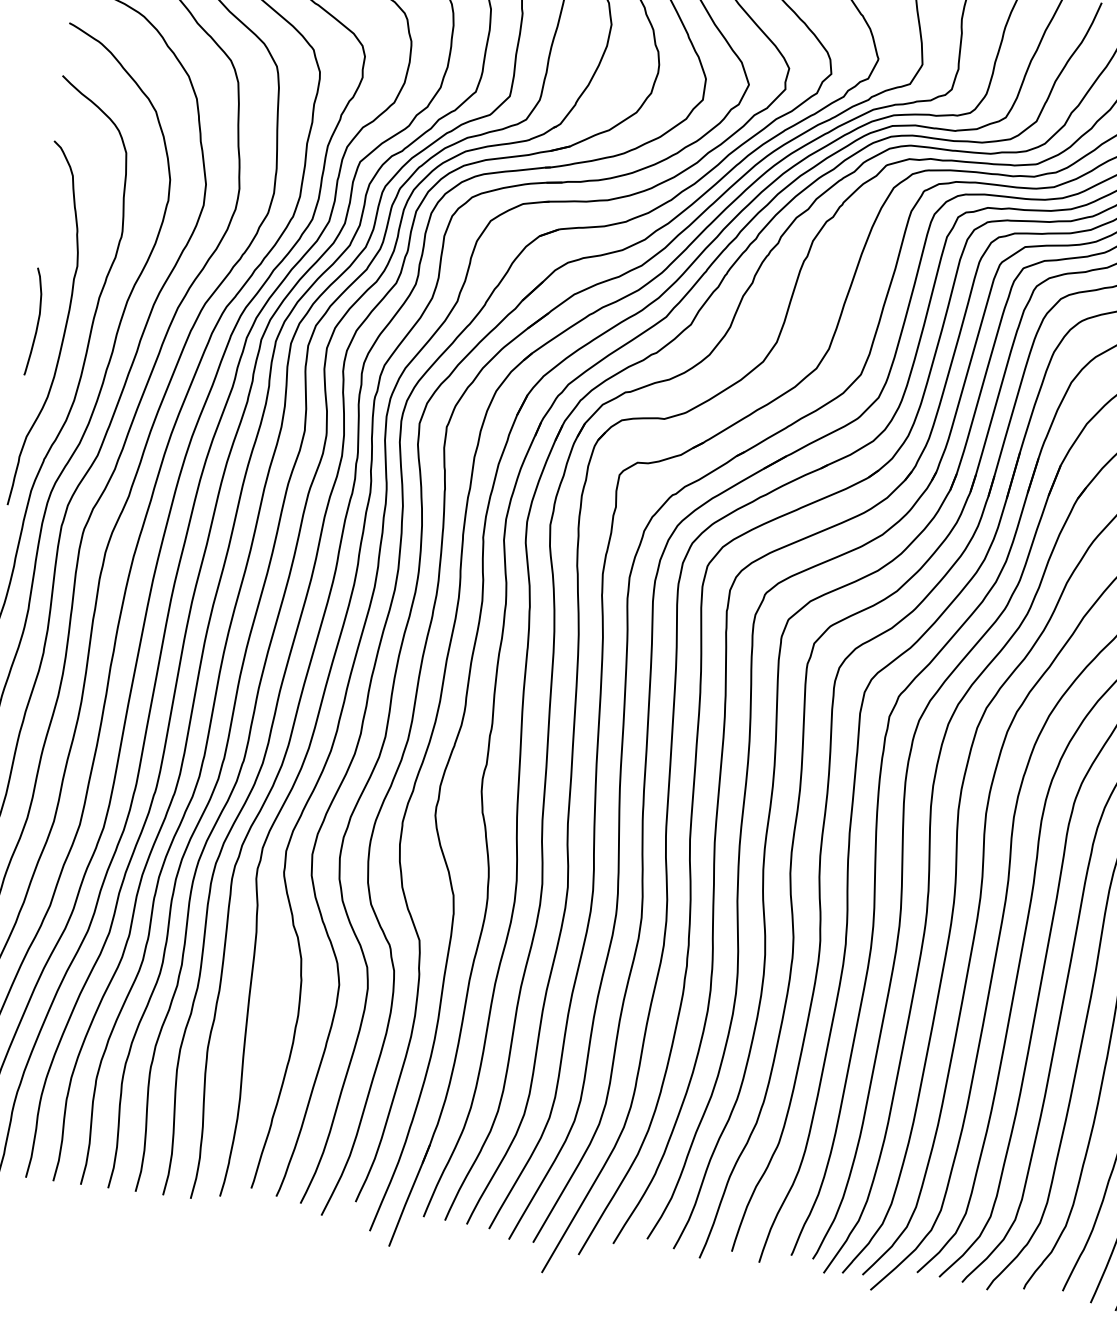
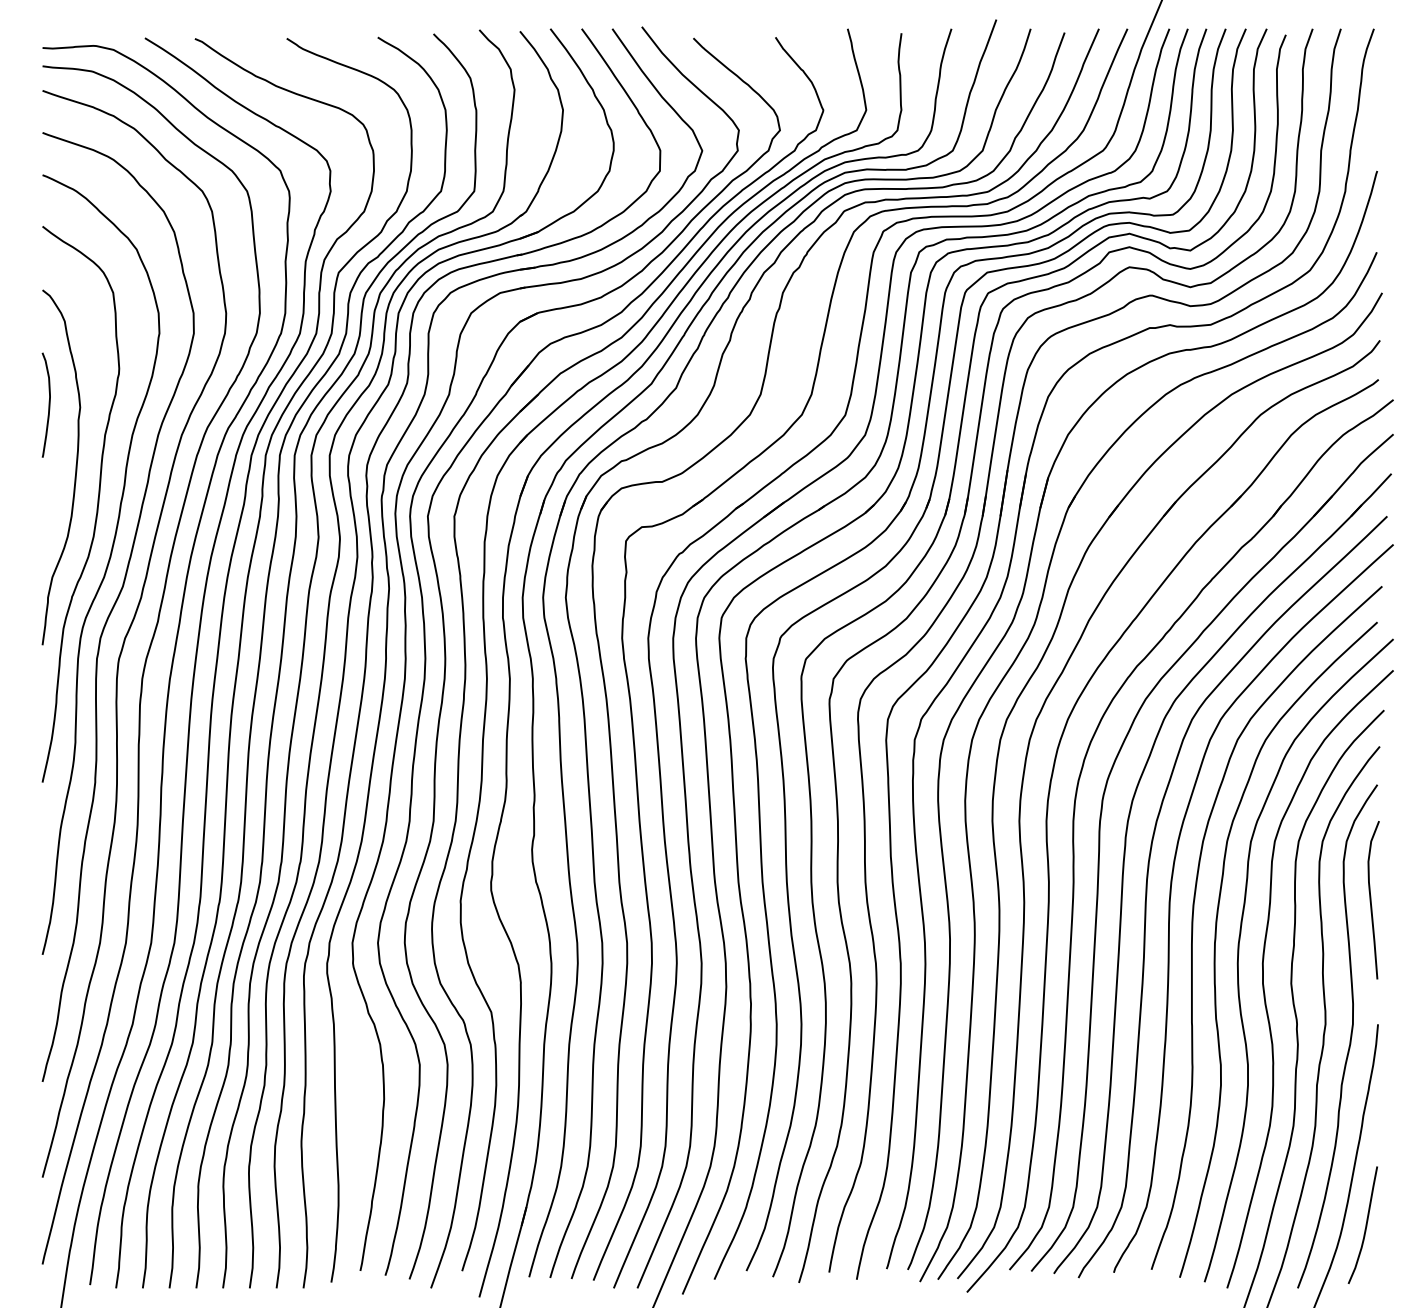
curve: (37, 321) -> (48, 404), moved

